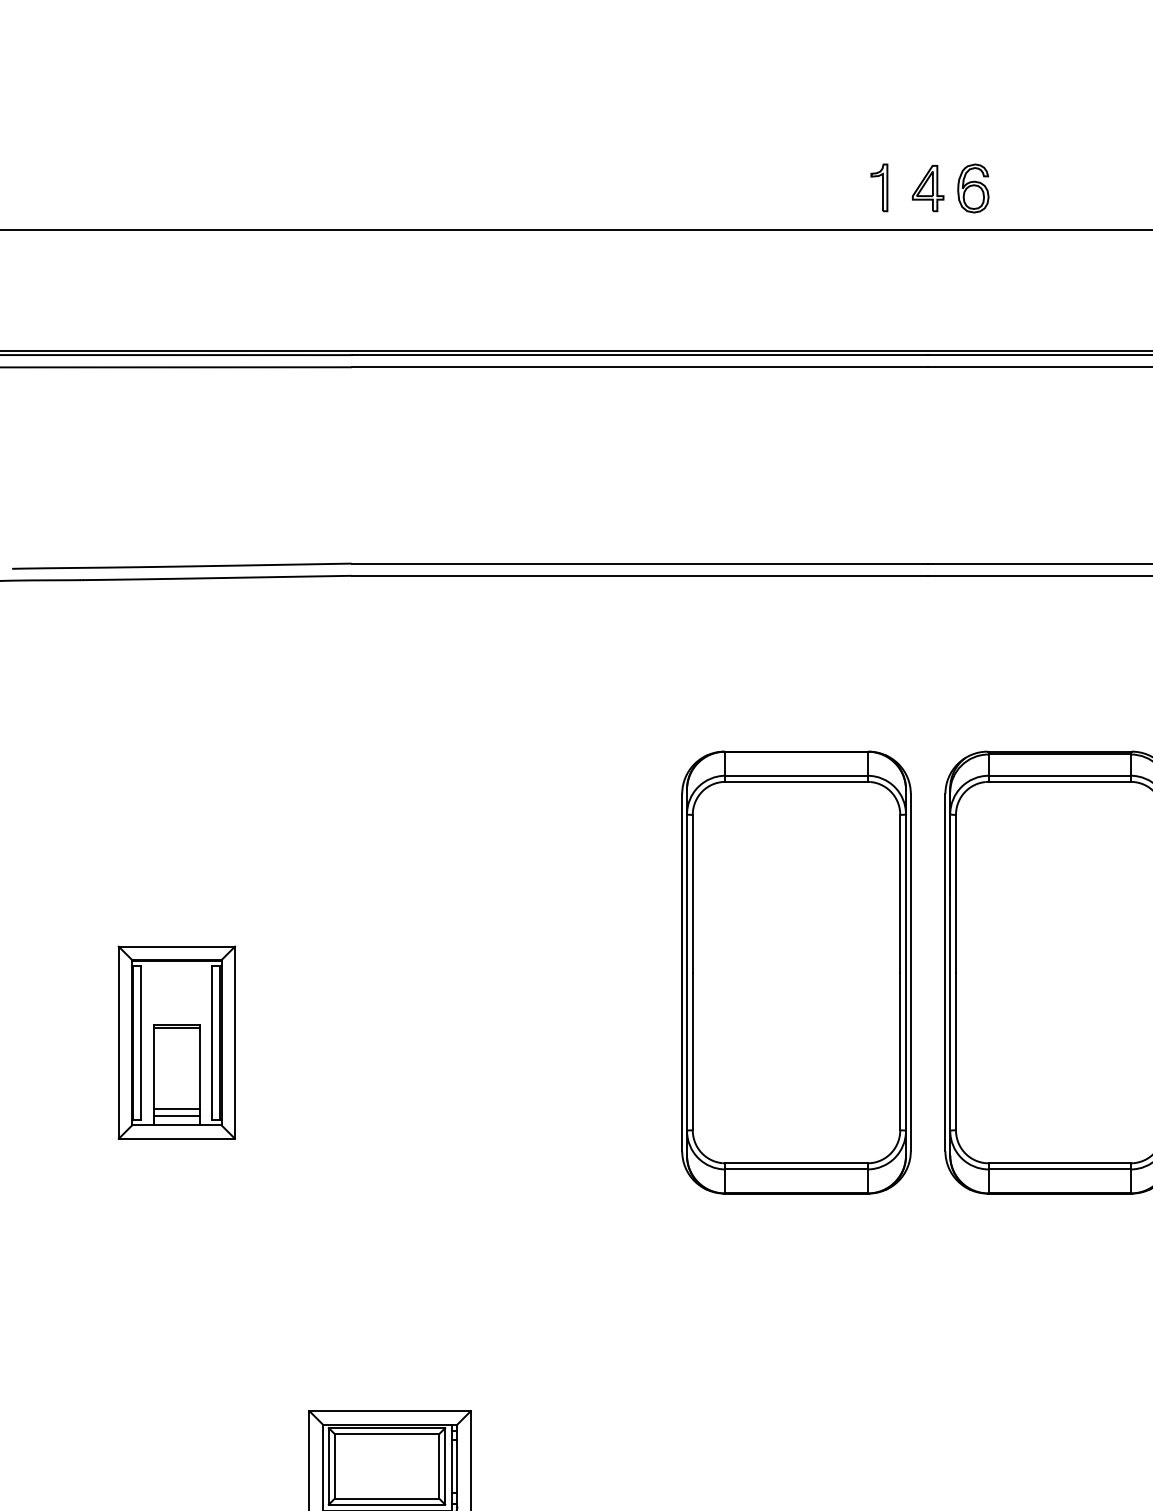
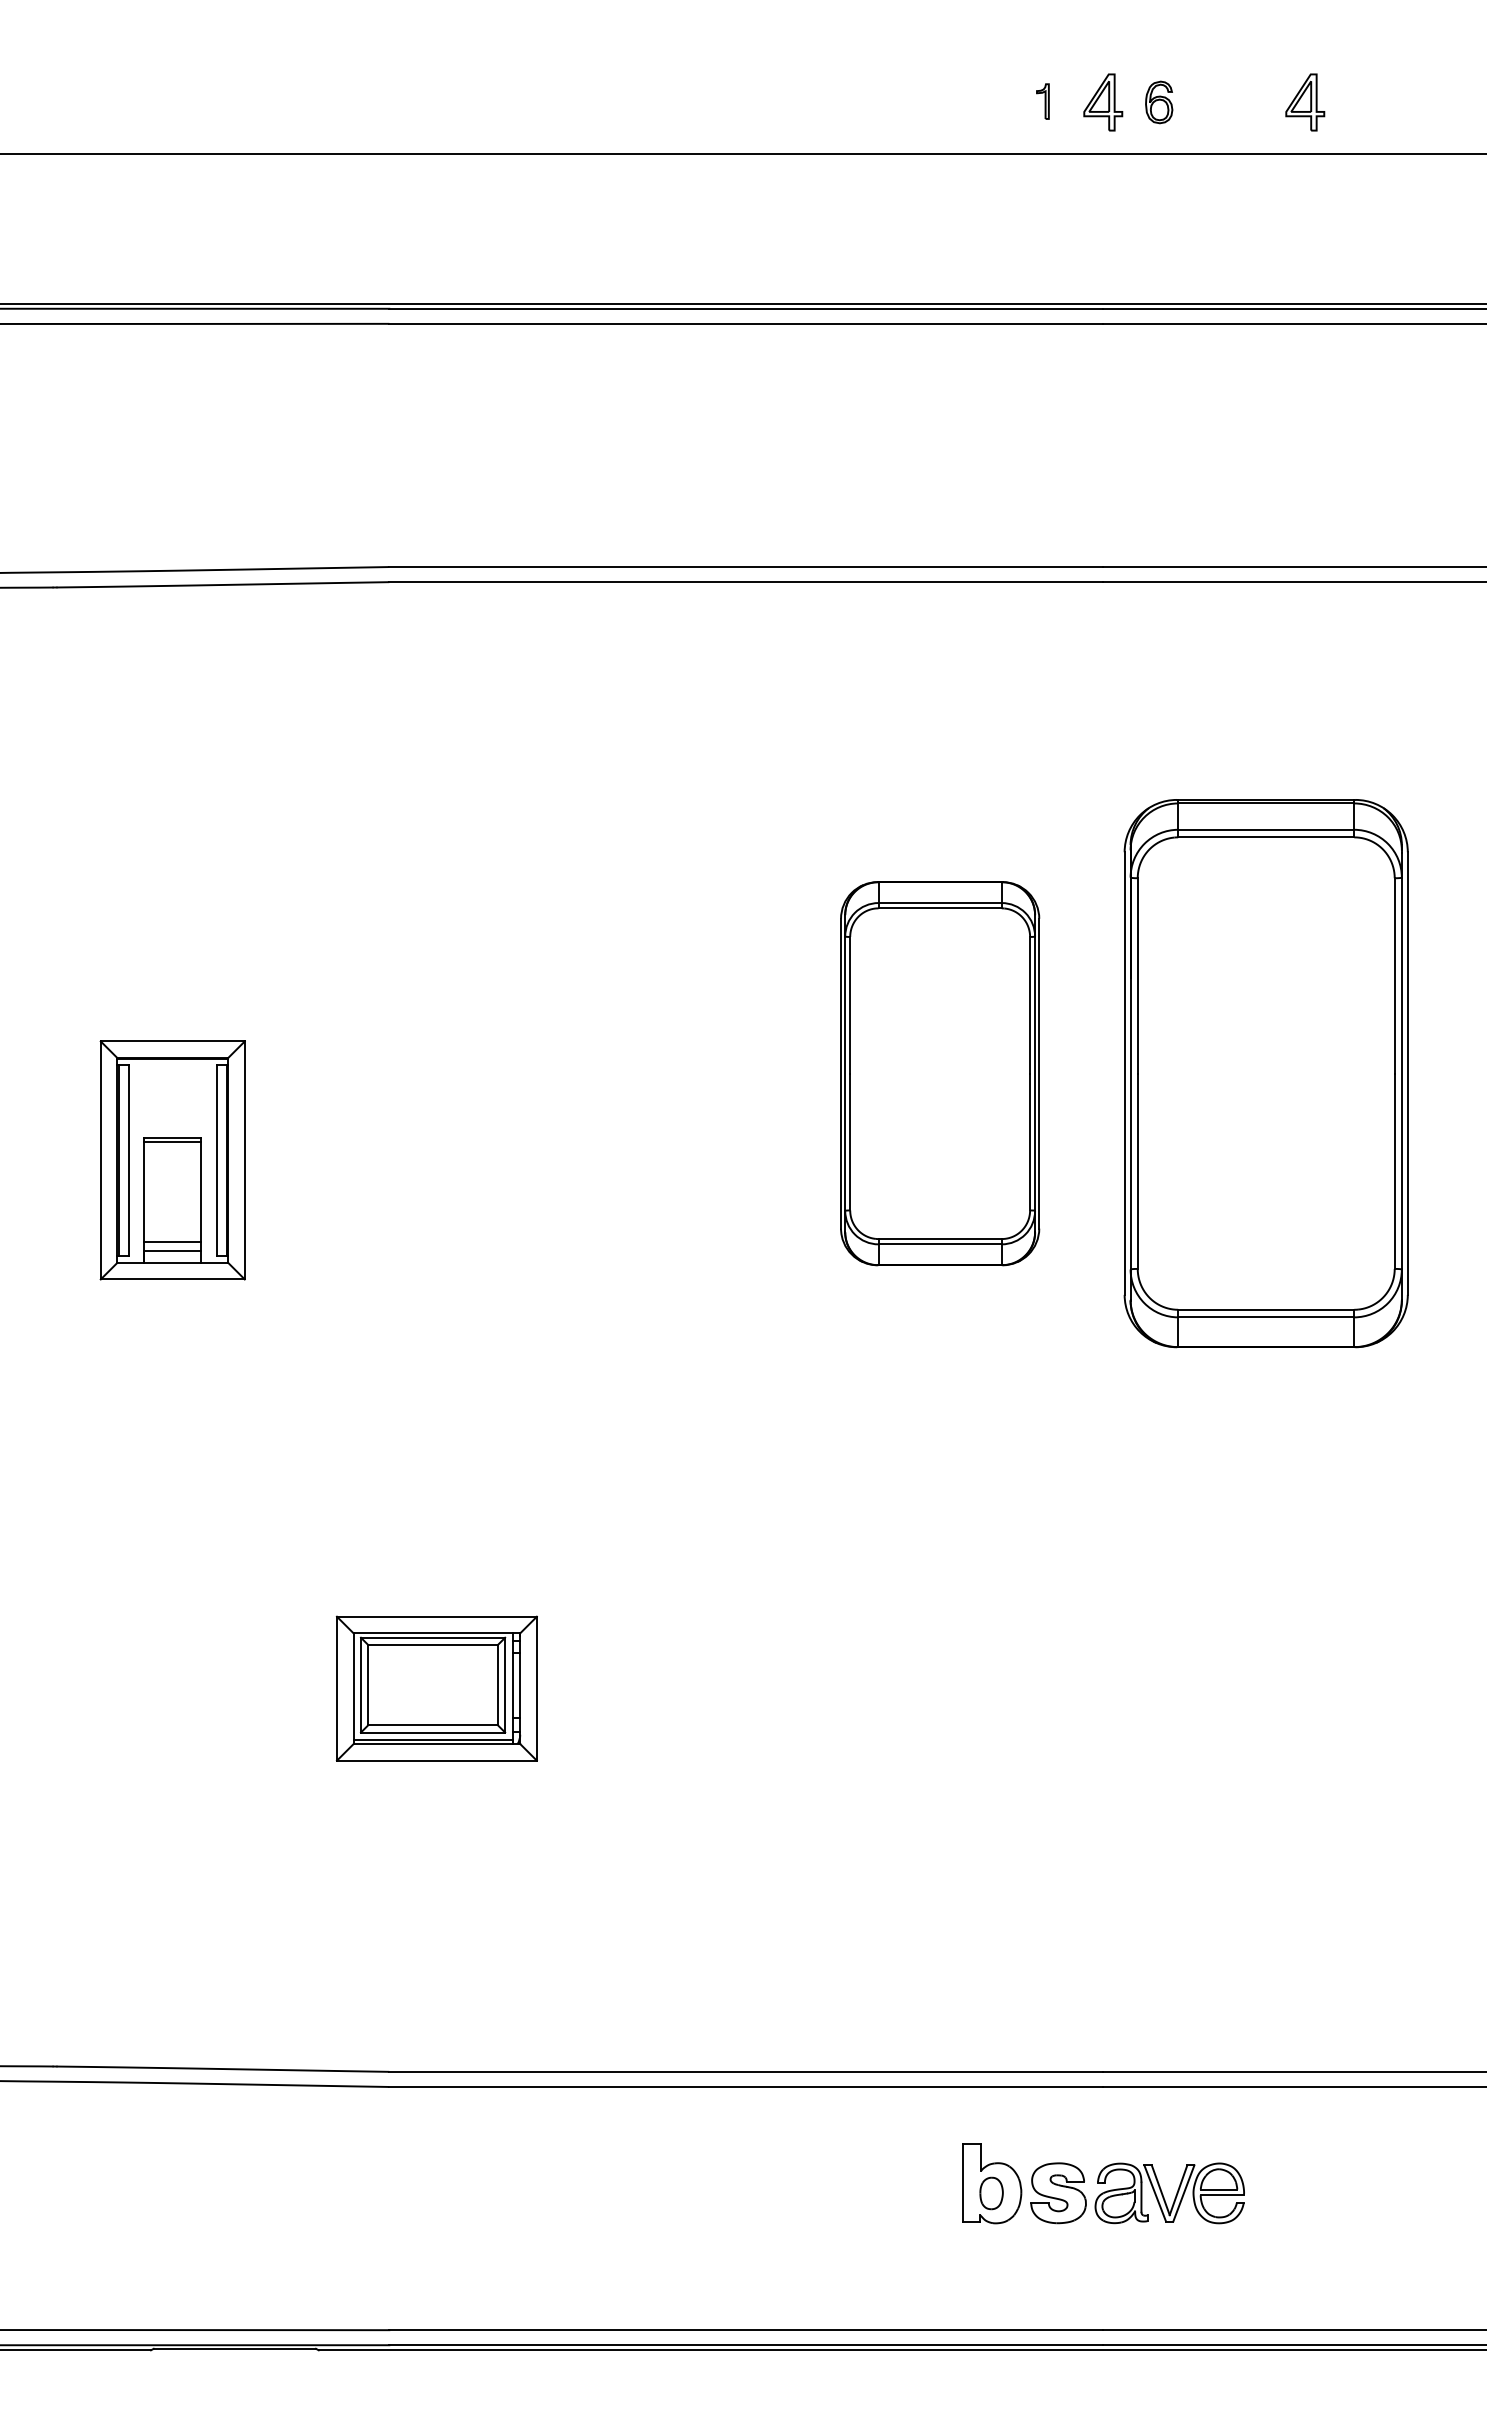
part: (879, 187) -> (1042, 101), size x0.6
part: (972, 188) -> (1158, 102), size x0.7
part: (1091, 188) -> (1305, 102), added
part: (795, 972) -> (939, 1073), size x0.7

